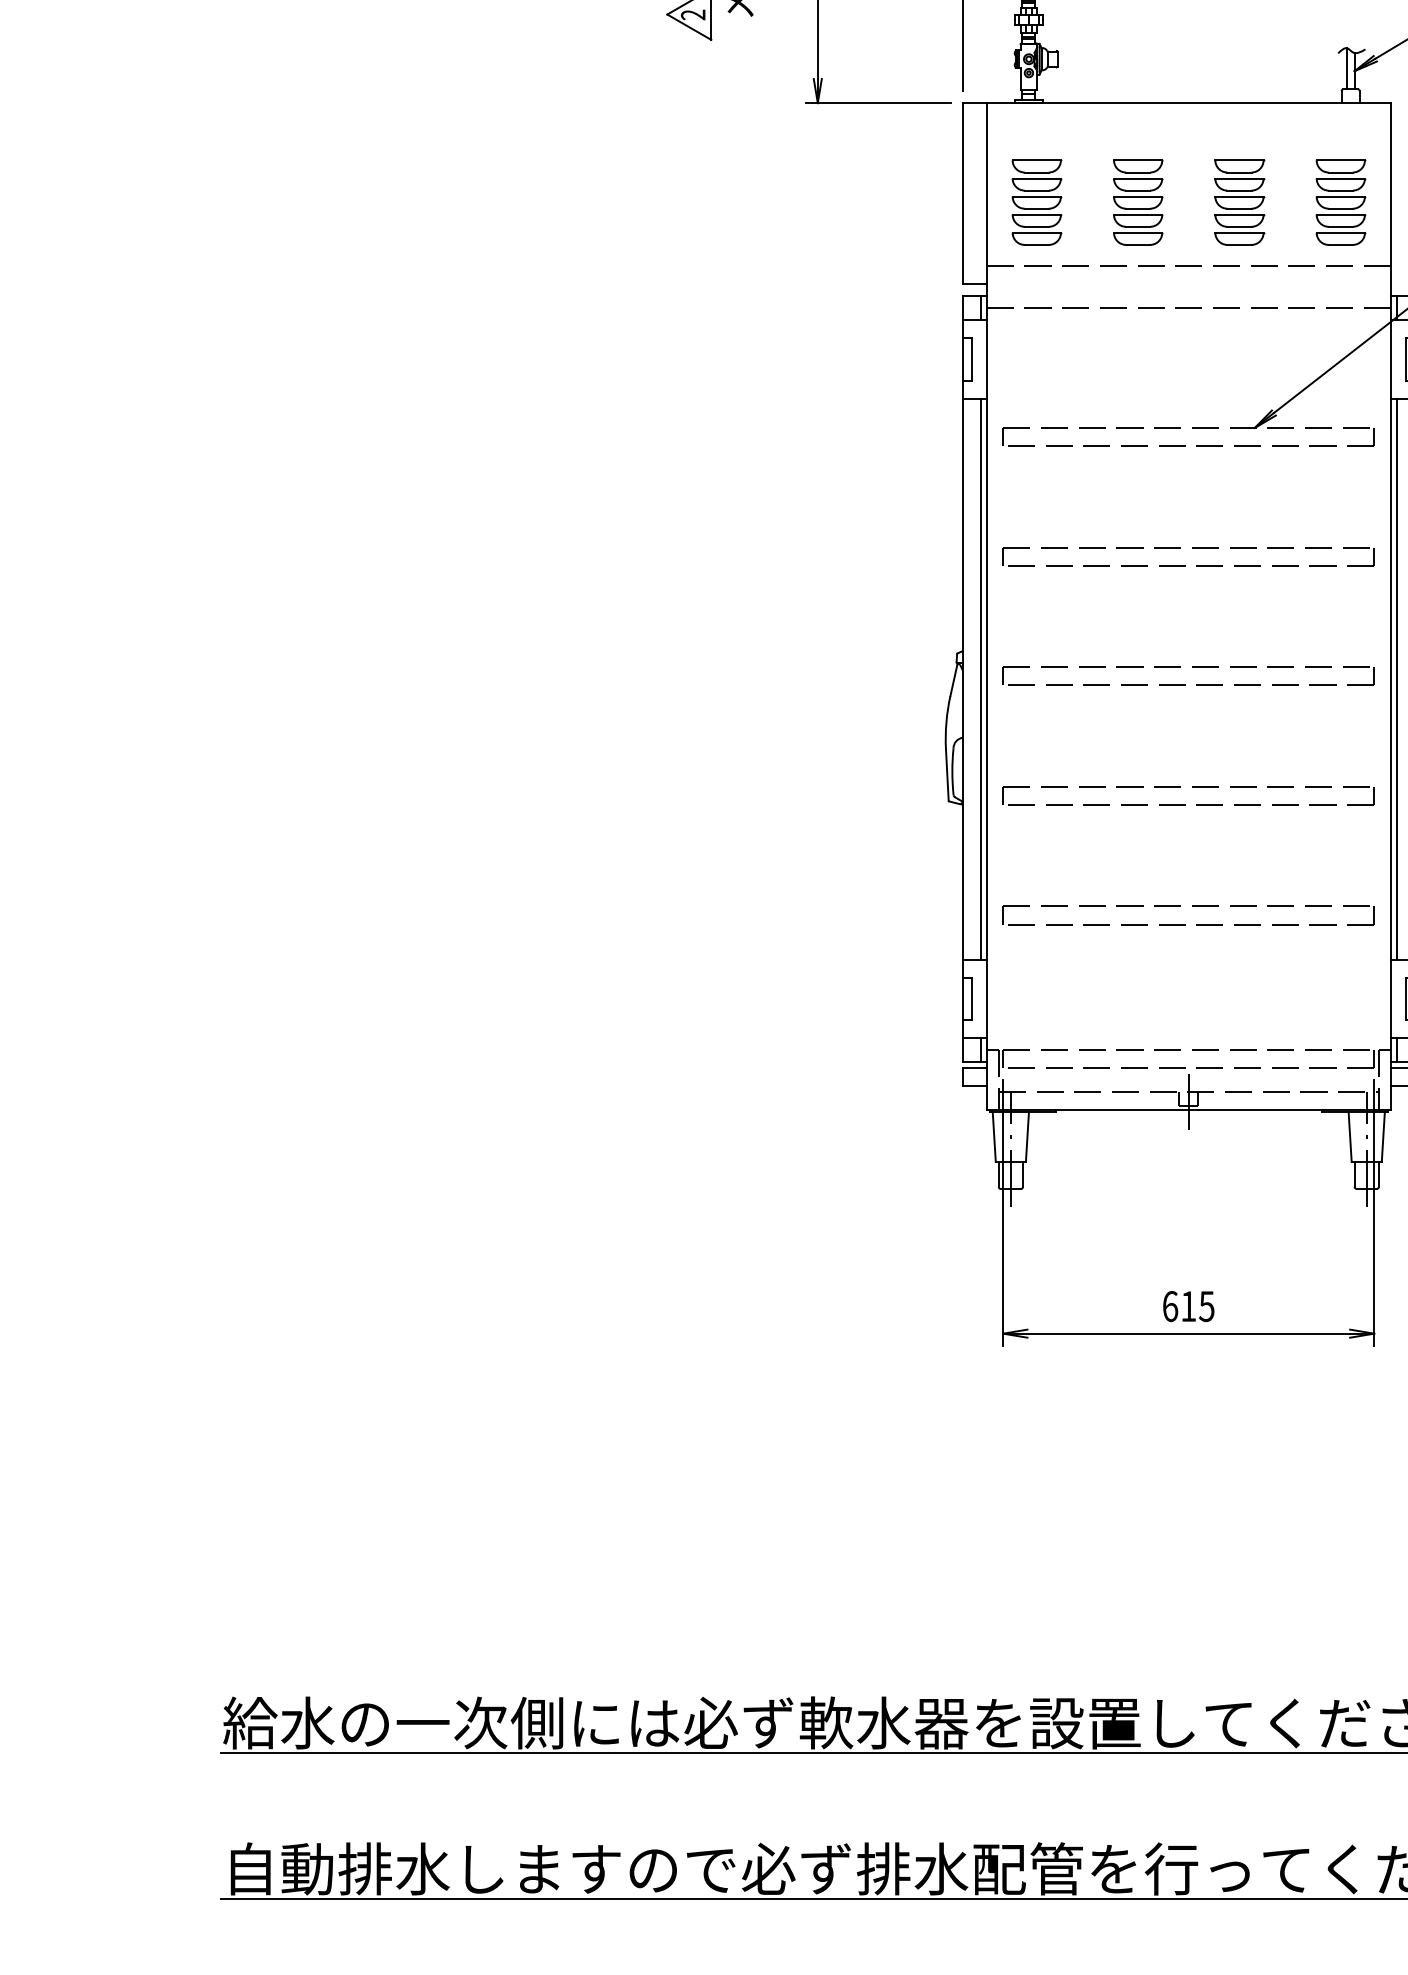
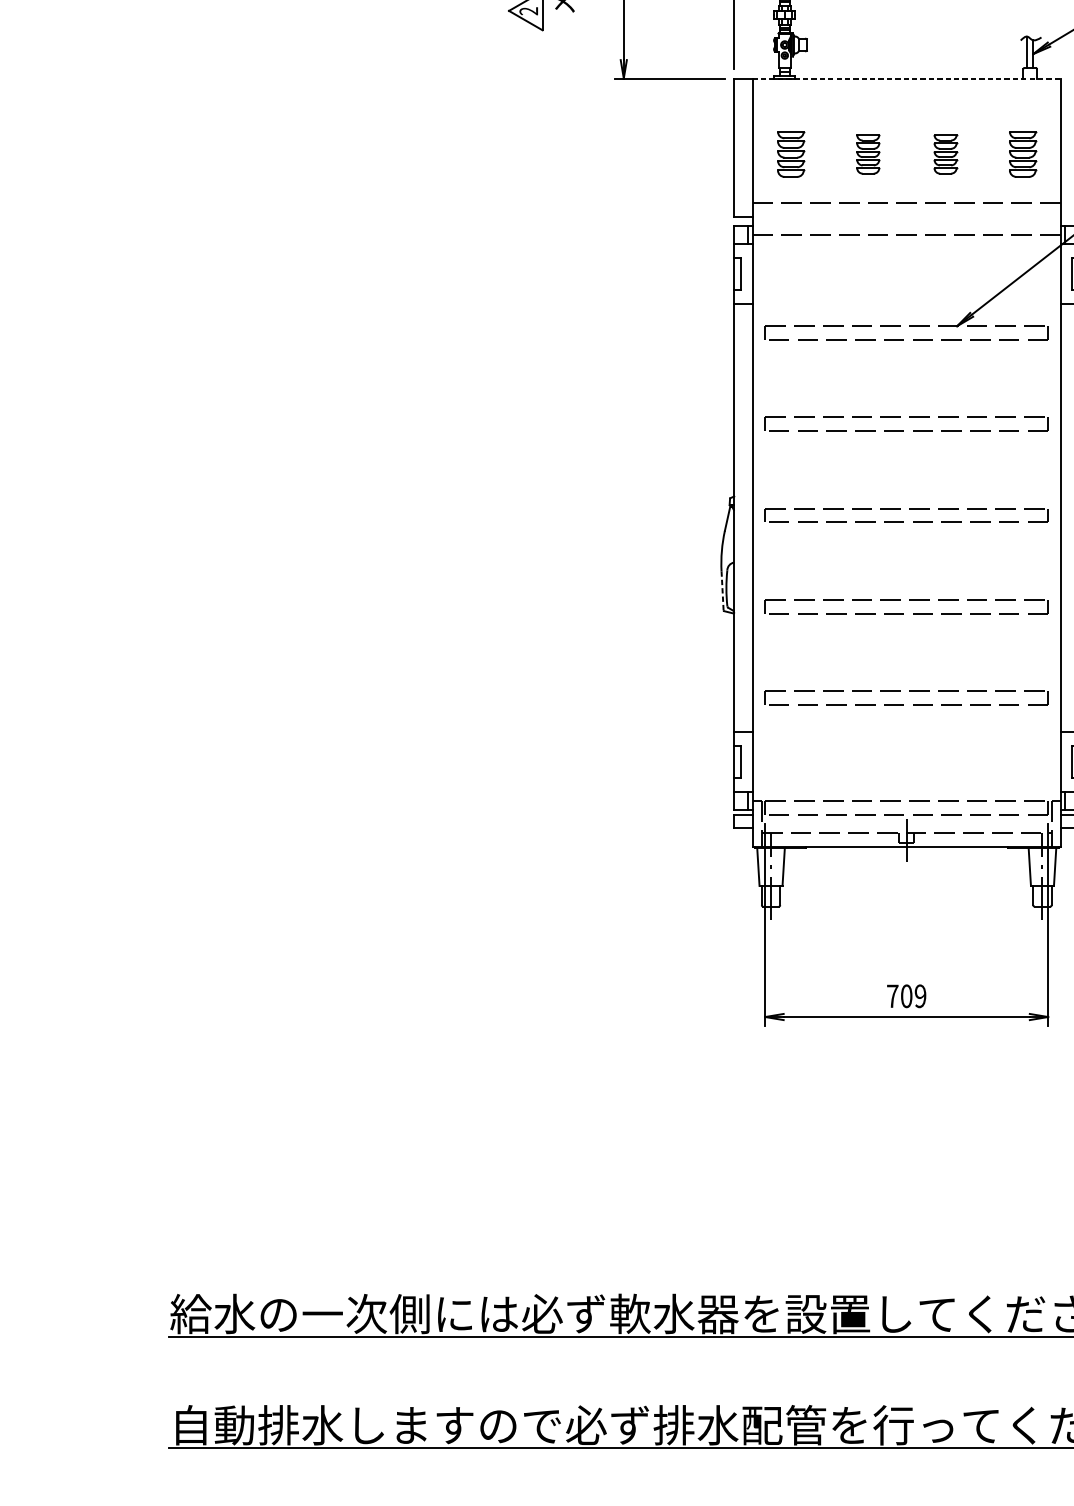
line: (1189, 103) -> (907, 78), solid -> dashed
part: (1036, 202) -> (790, 154), size x0.7
part: (1138, 202) -> (868, 154), size x0.6
part: (1239, 202) -> (945, 154), size x0.6
part: (1340, 202) -> (1022, 154), size x0.7
line: (980, 678) -> (747, 517), removed
line: (1396, 678) -> (1065, 517), removed
line: (947, 775) -> (722, 591), solid -> dashed
text: (1188, 1306) -> (906, 996), 615 -> 709

